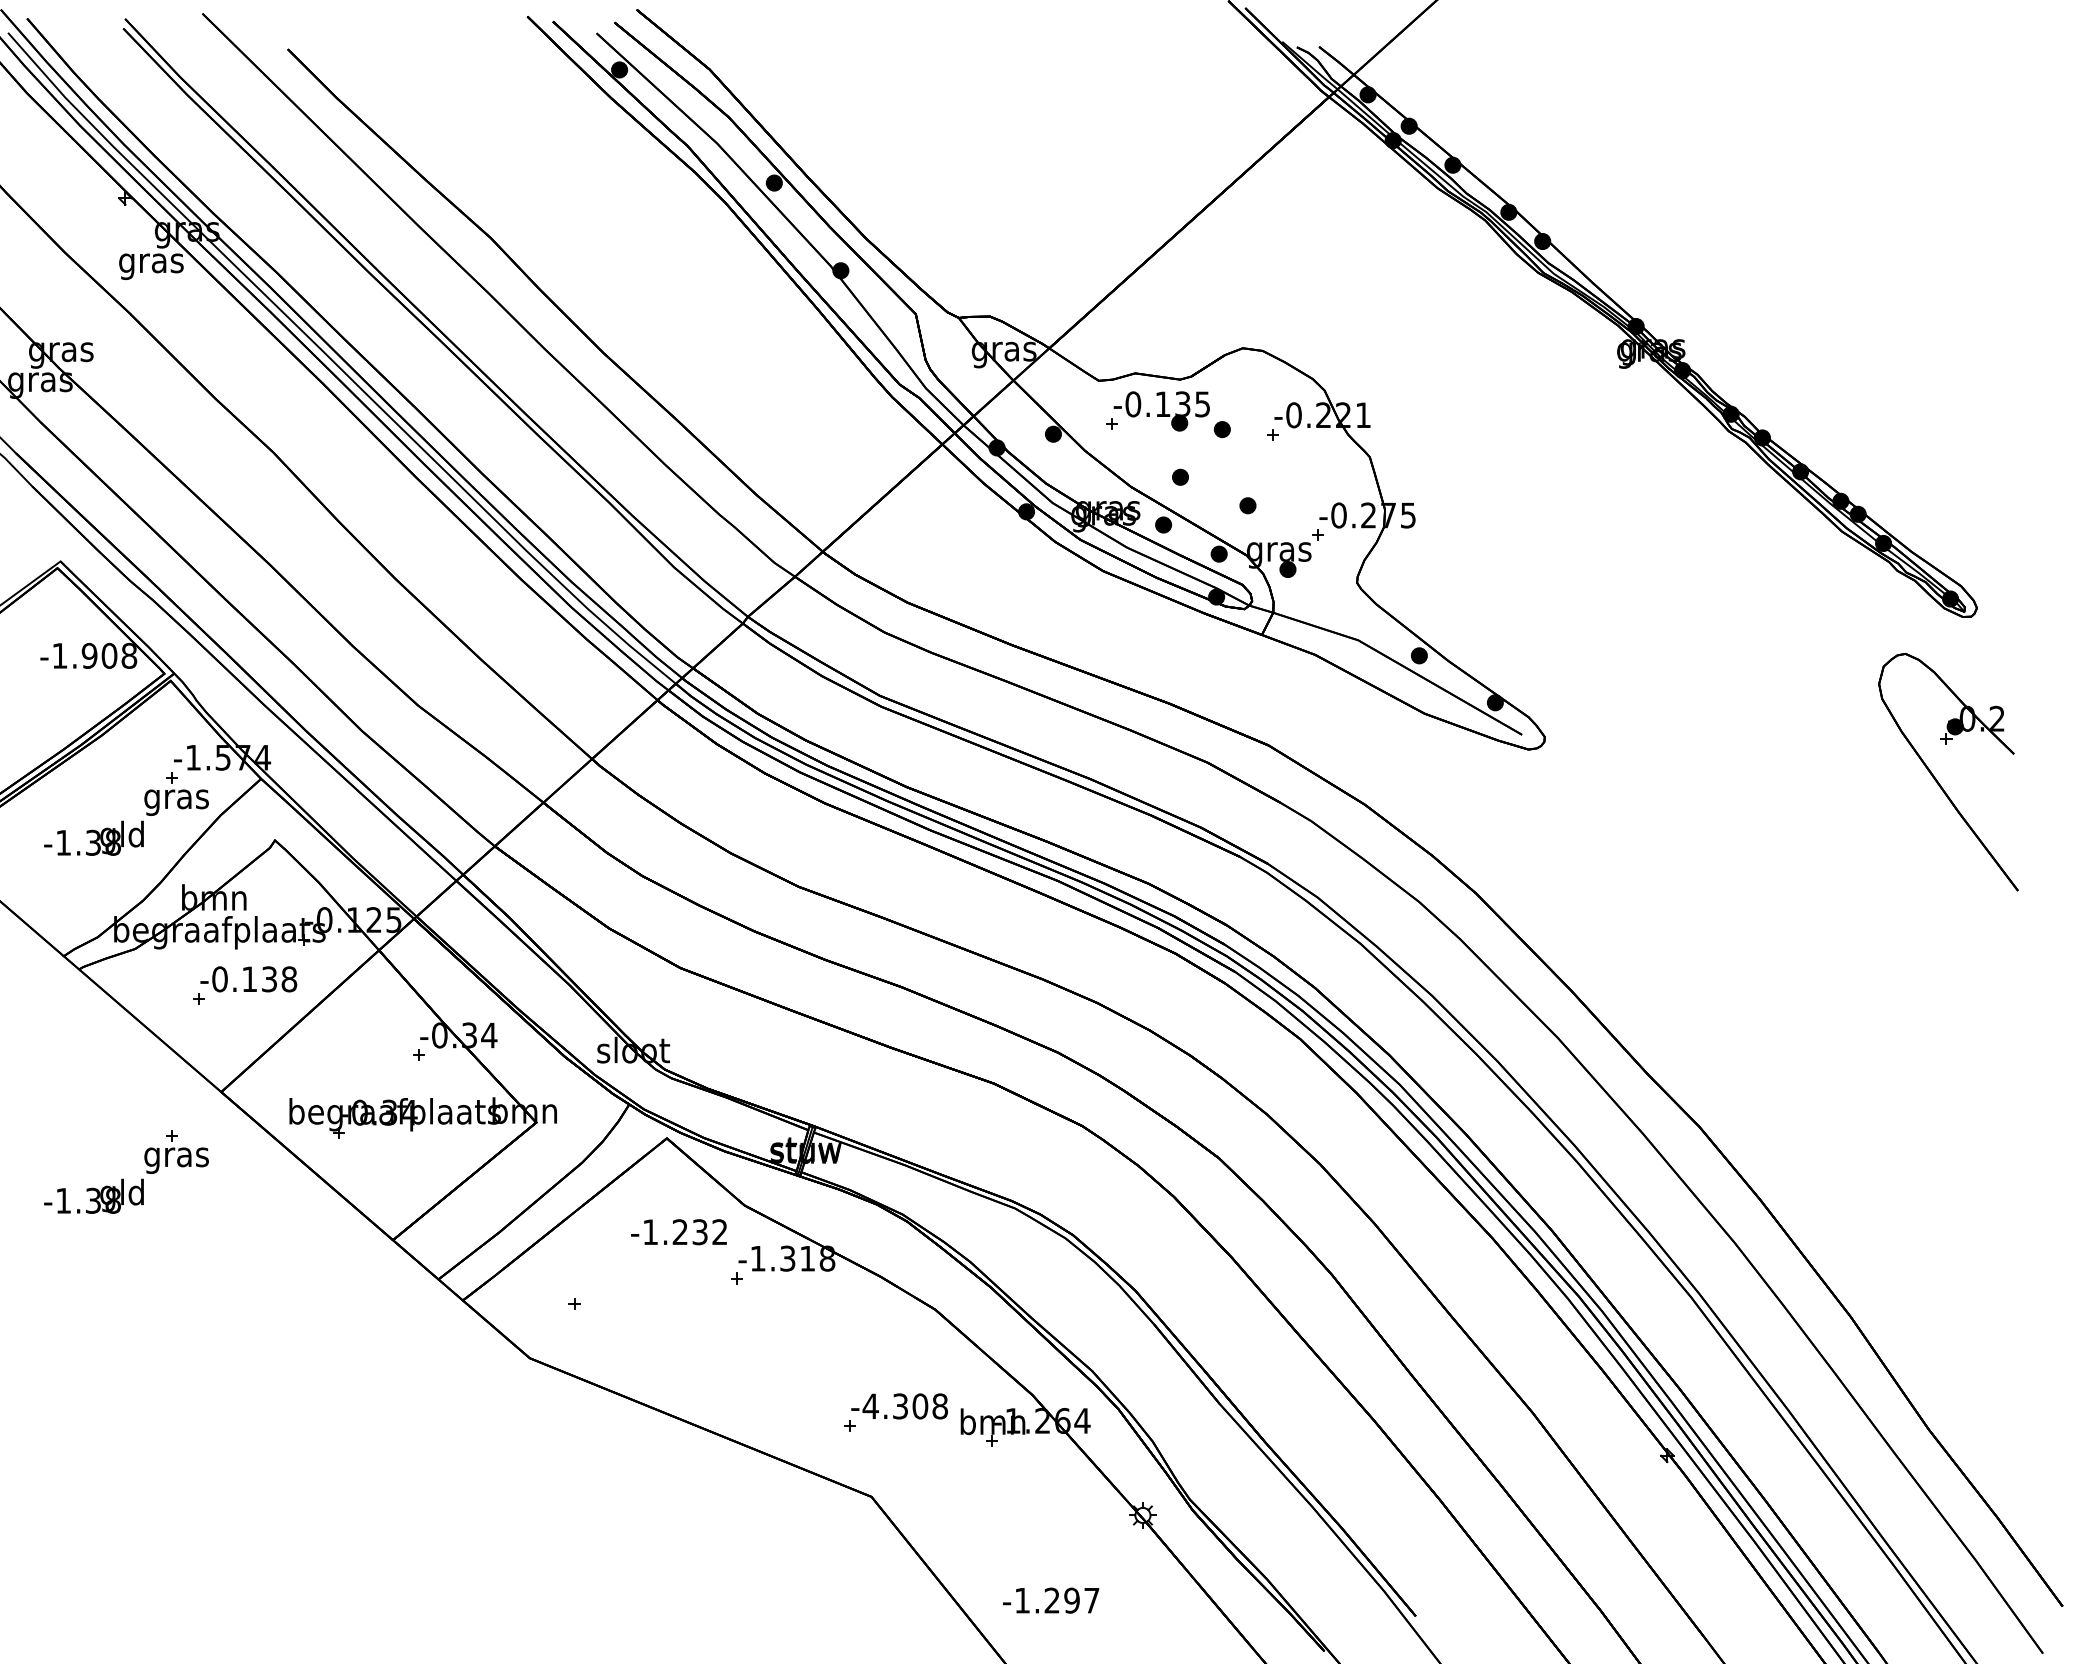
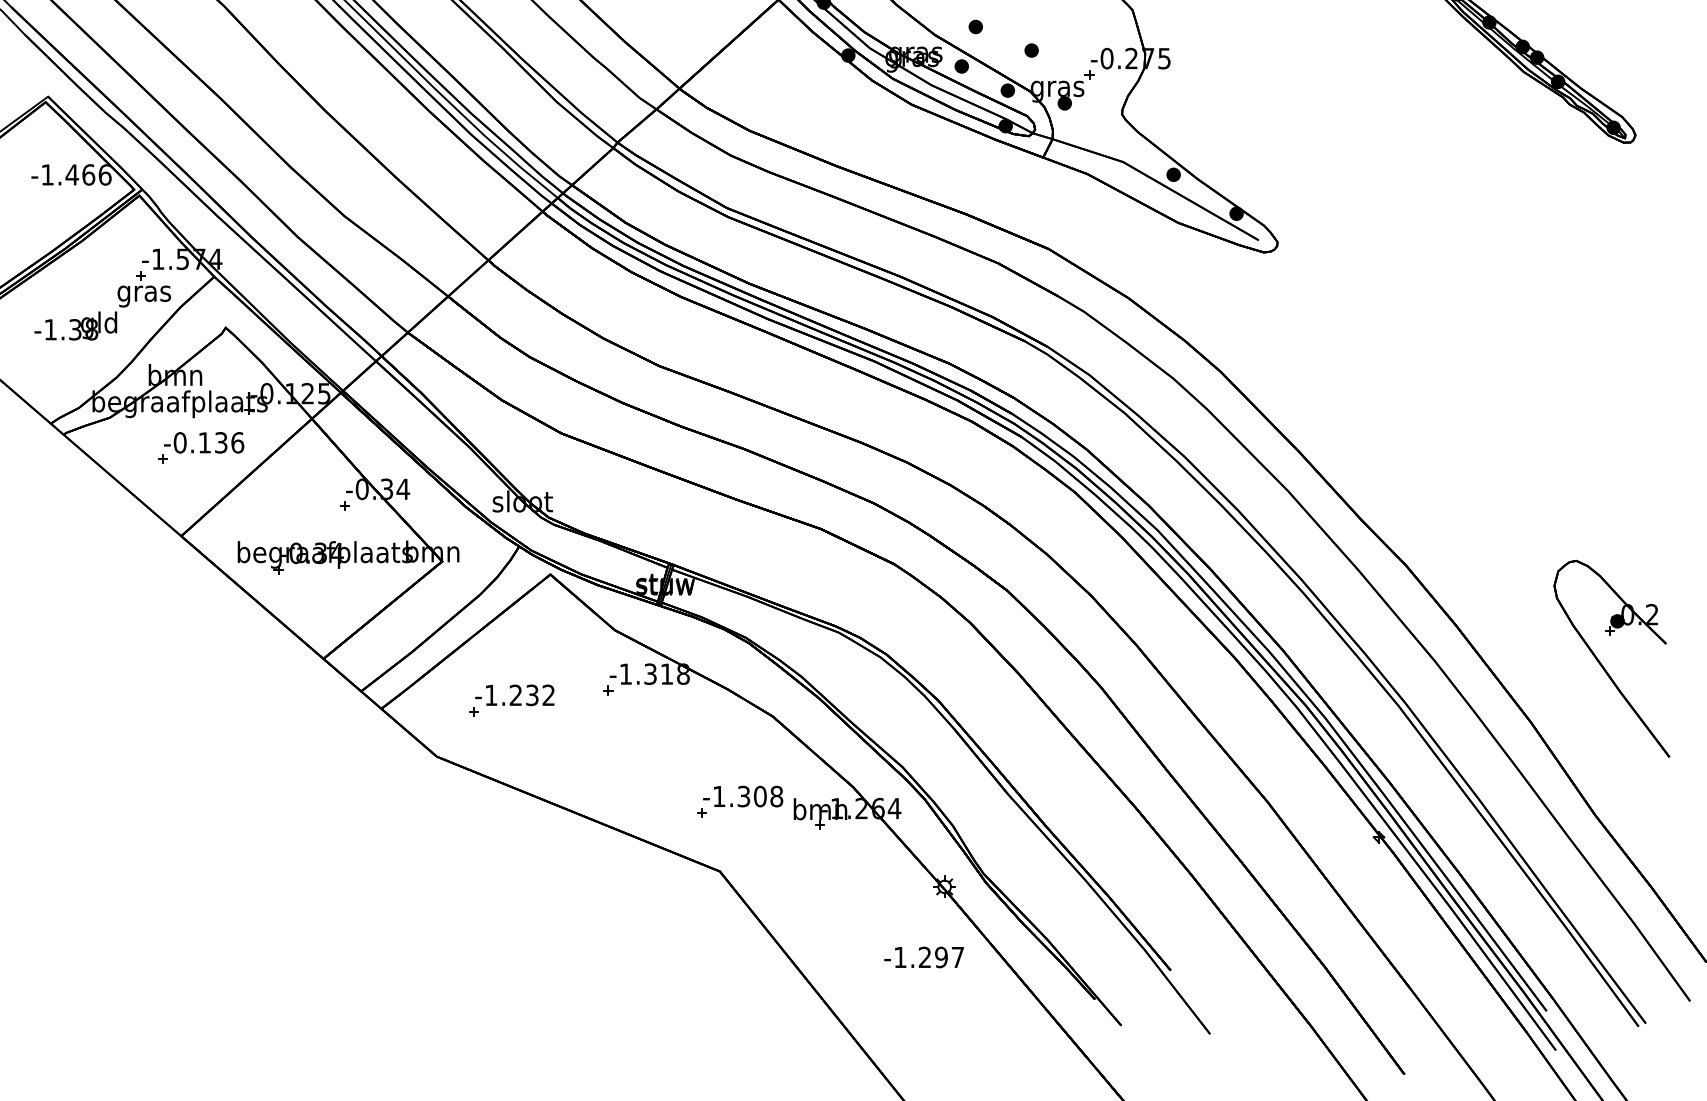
text: (109, 655) -> (88, 174), -1.908 -> -1.466
part: (1936, 778) -> (1601, 664), moved
text: (289, 979) -> (237, 442), -0.138 -> -0.136
part: (123, 1178) -> (100, 607), removed
text: (678, 1232) -> (514, 695), moved
text: (870, 1405) -> (719, 795), -4.308 -> -1.308
text: (1051, 1600) -> (924, 957), moved

